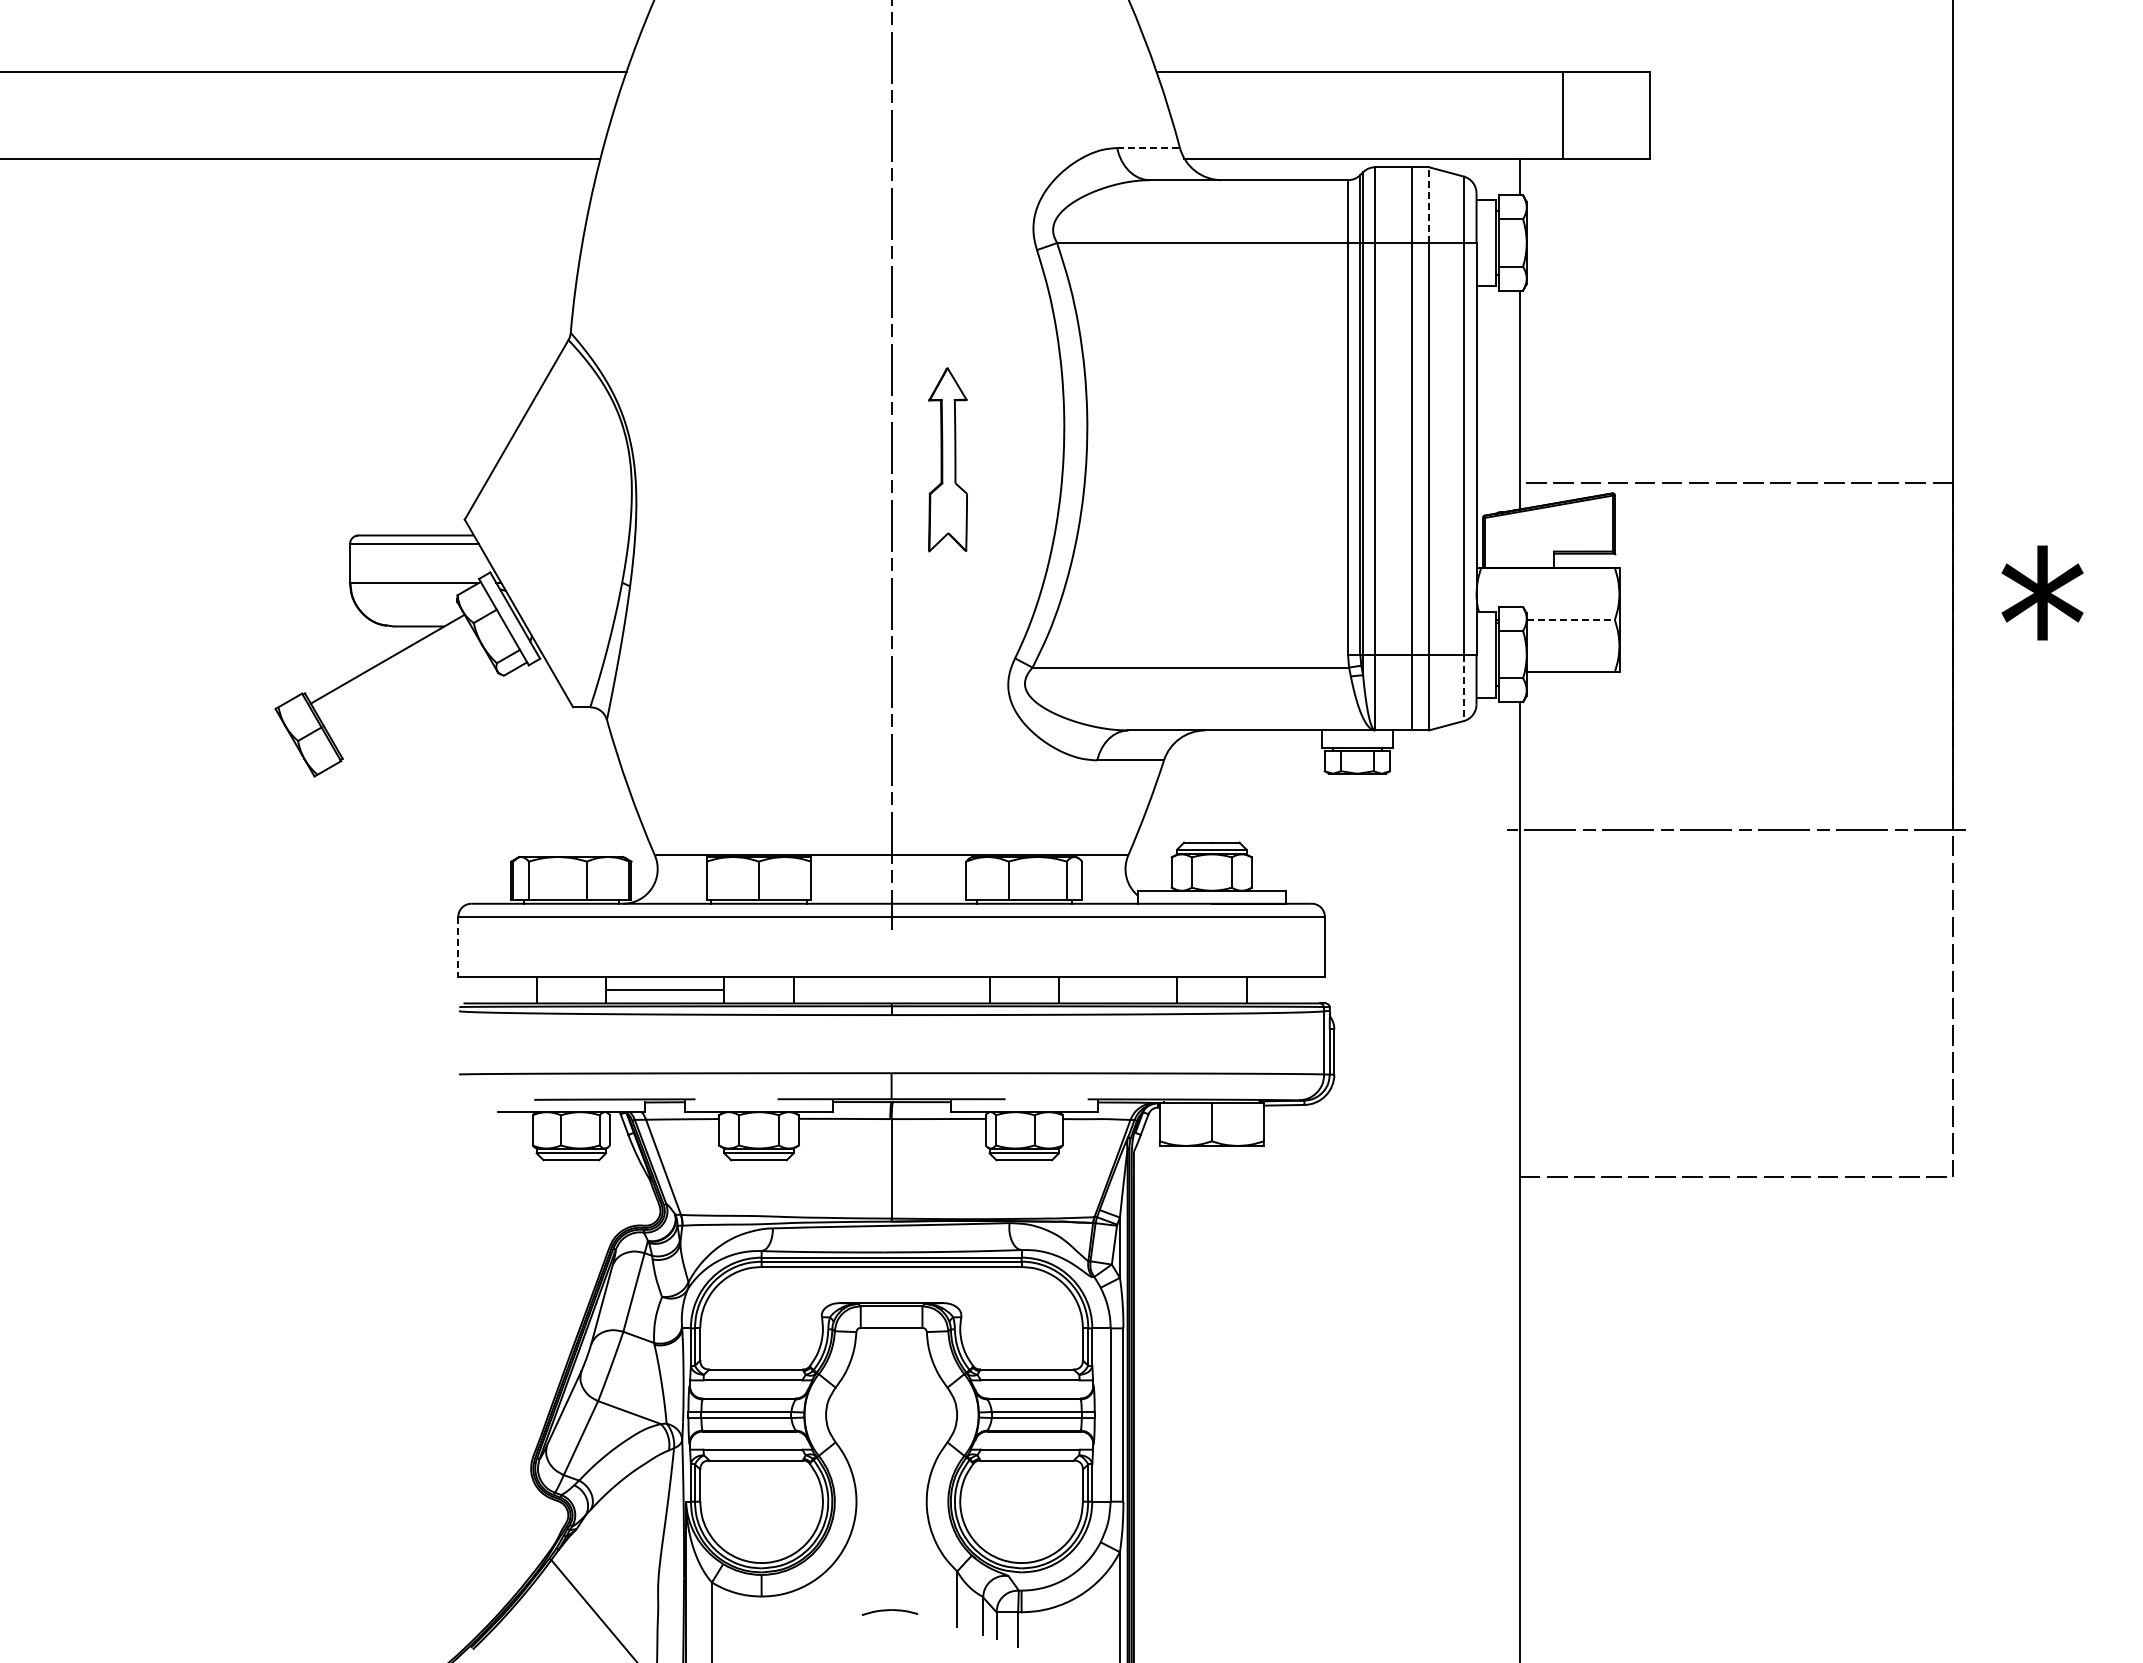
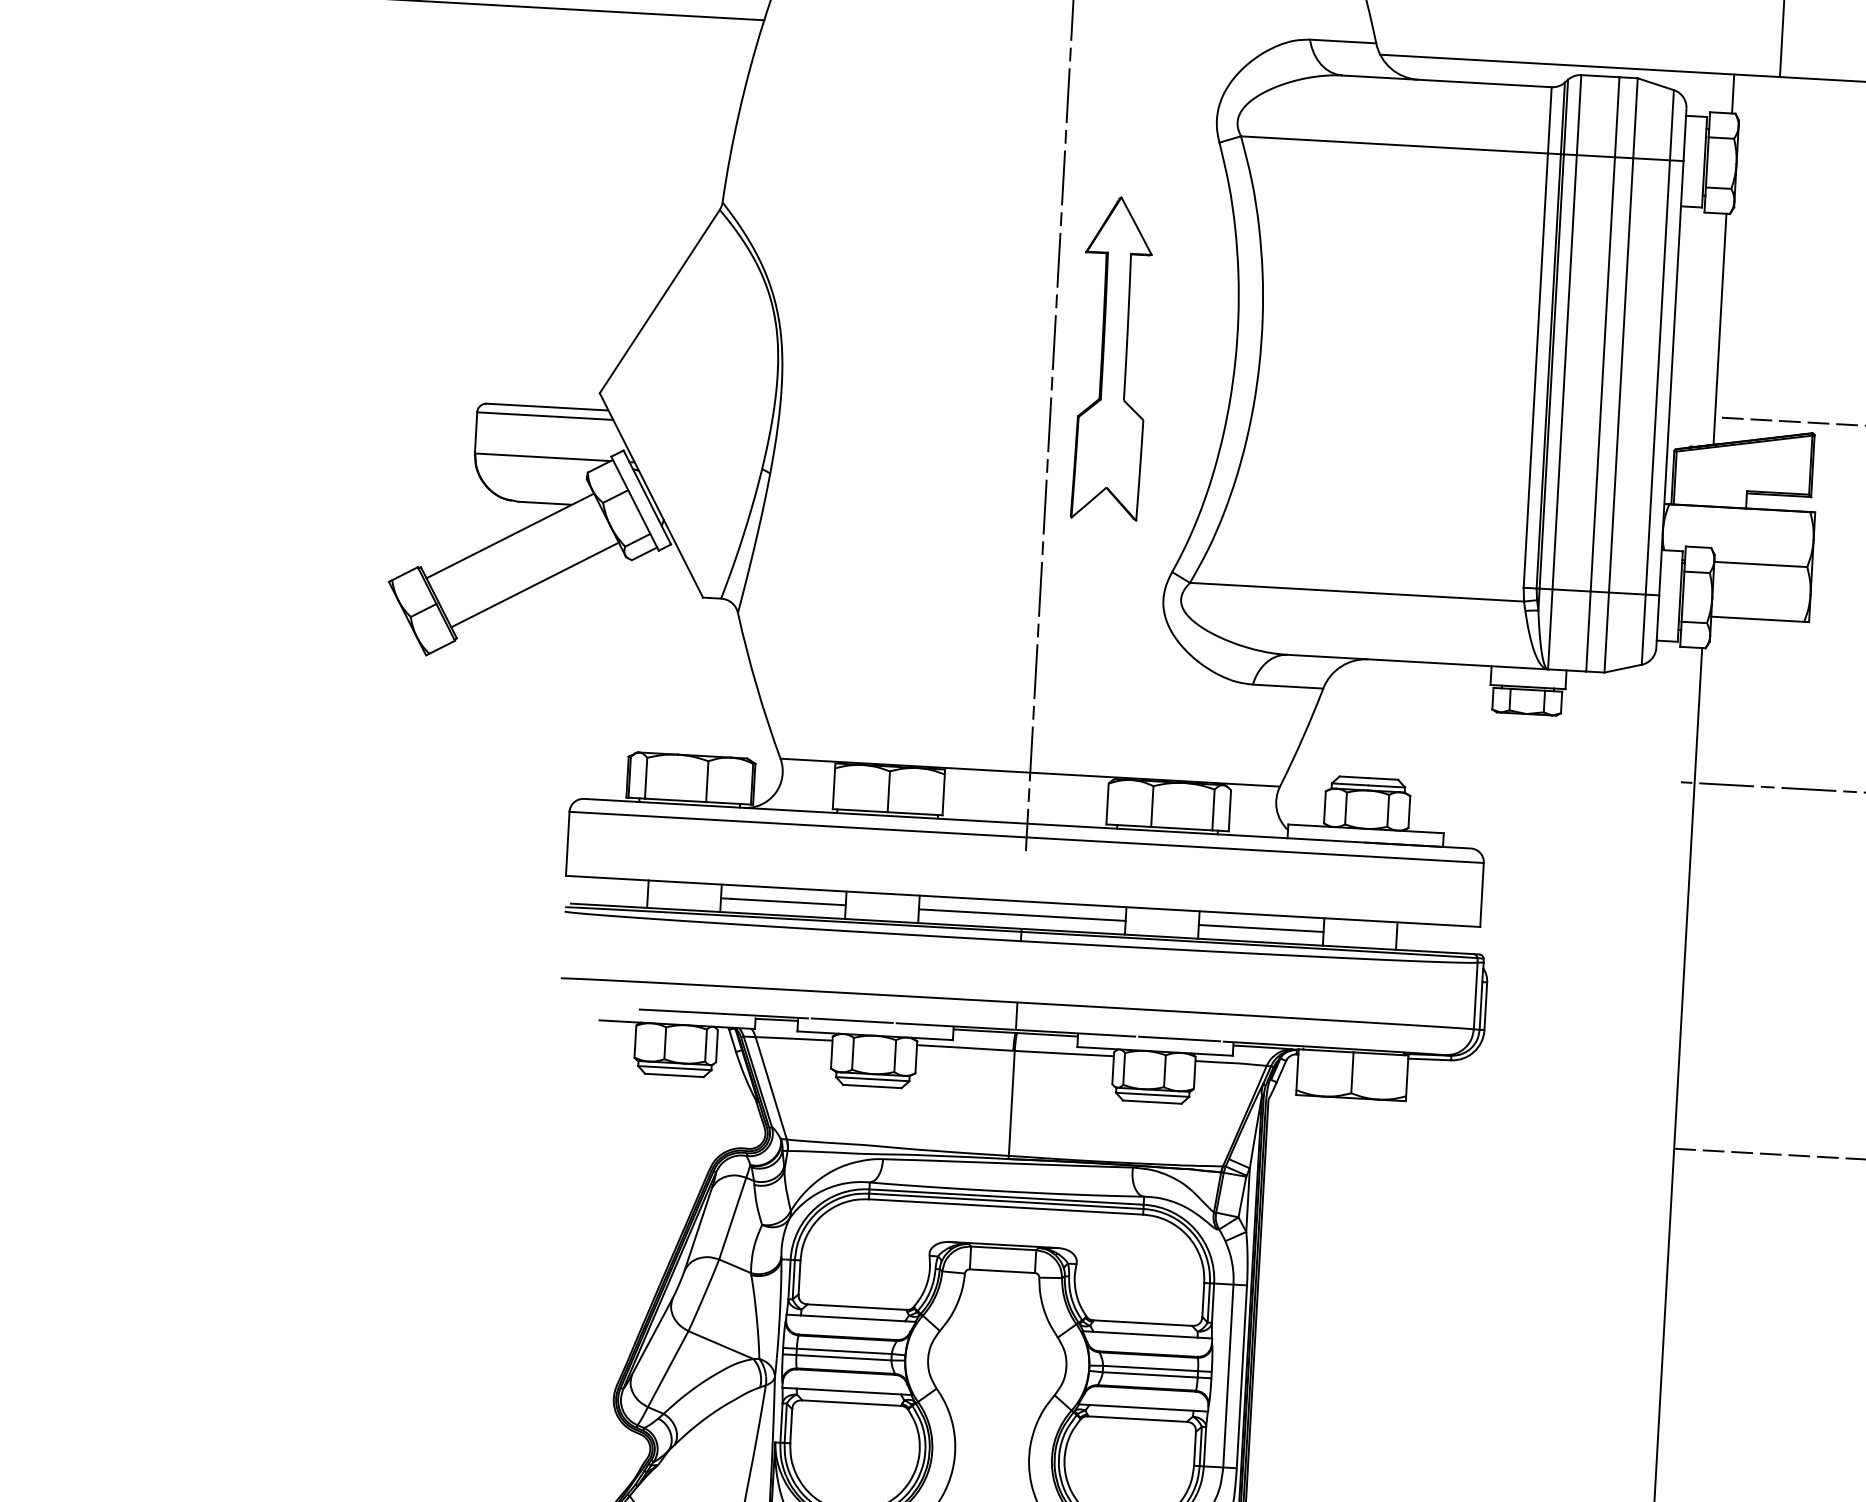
line: (1149, 148) -> (1344, 42), dashed -> solid
line: (1428, 205) -> (1635, 118), dashed -> solid
part: (947, 459) -> (1112, 358), size x1.67
line: (1571, 620) -> (1761, 564), dashed -> solid
line: (1463, 688) -> (1643, 630), dashed -> solid
line: (413, 703) -> (534, 584), added
line: (458, 947) -> (567, 844), dashed -> solid
line: (891, 990) -> (1022, 915), added
line: (1117, 990) -> (1260, 928), added
line: (736, 1099) -> (852, 1021), added
line: (1046, 1099) -> (1179, 1039), added

